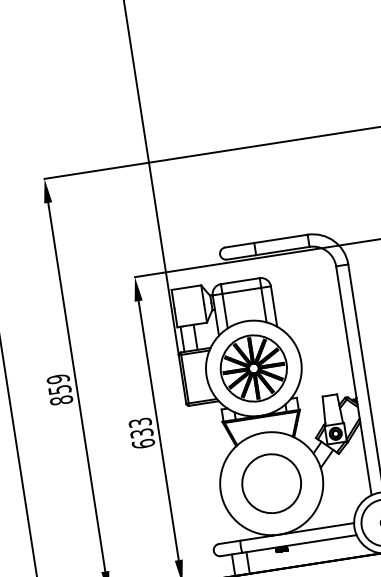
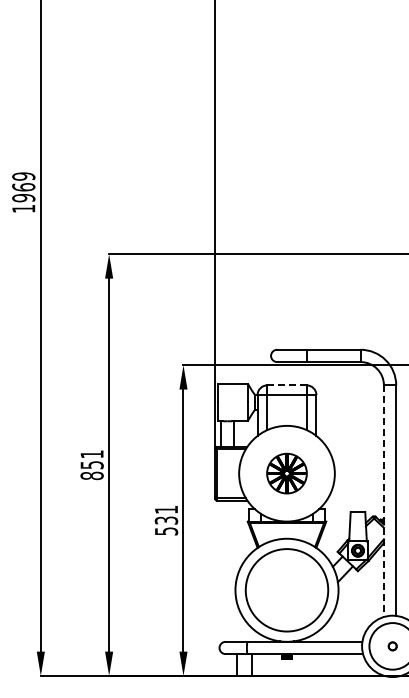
line: (240, 281) -> (287, 385), solid -> dashed
part: (253, 368) -> (286, 473), size x0.6
text: (57, 379) -> (91, 454), 859 -> 851
line: (353, 381) -> (383, 501), solid -> dashed
text: (141, 433) -> (166, 520), 633 -> 531
circle: (271, 482) -> (286, 589), size x1.4

